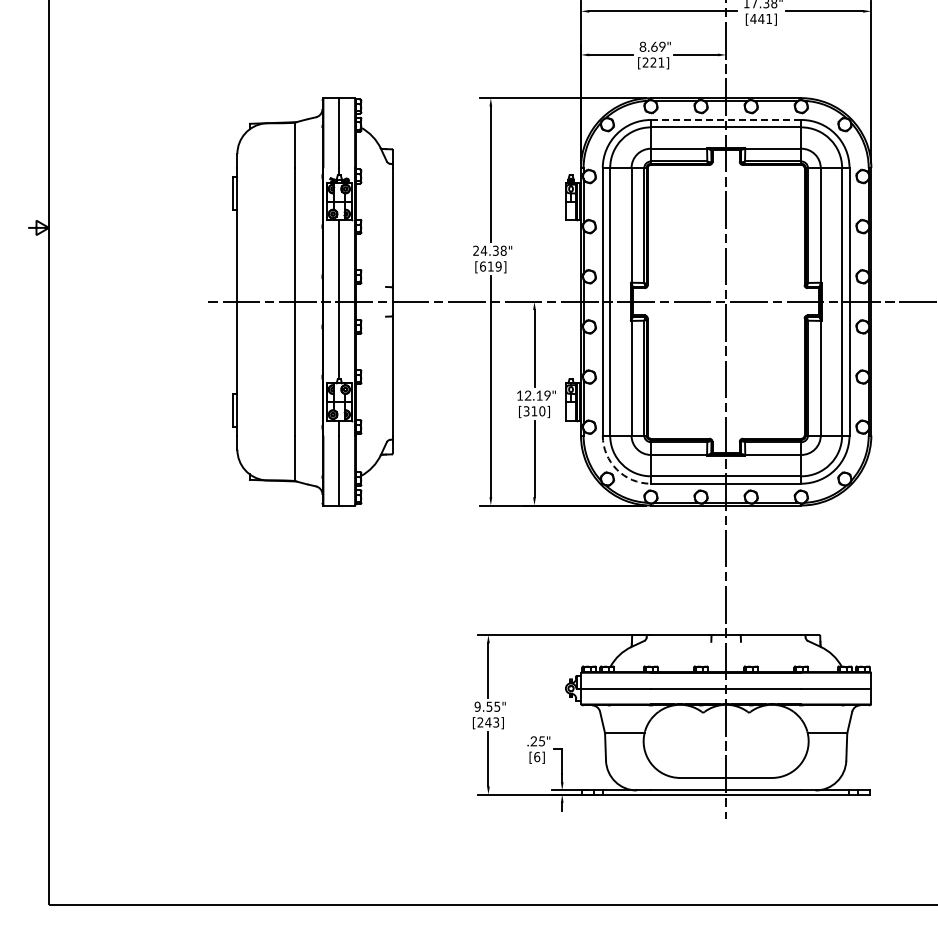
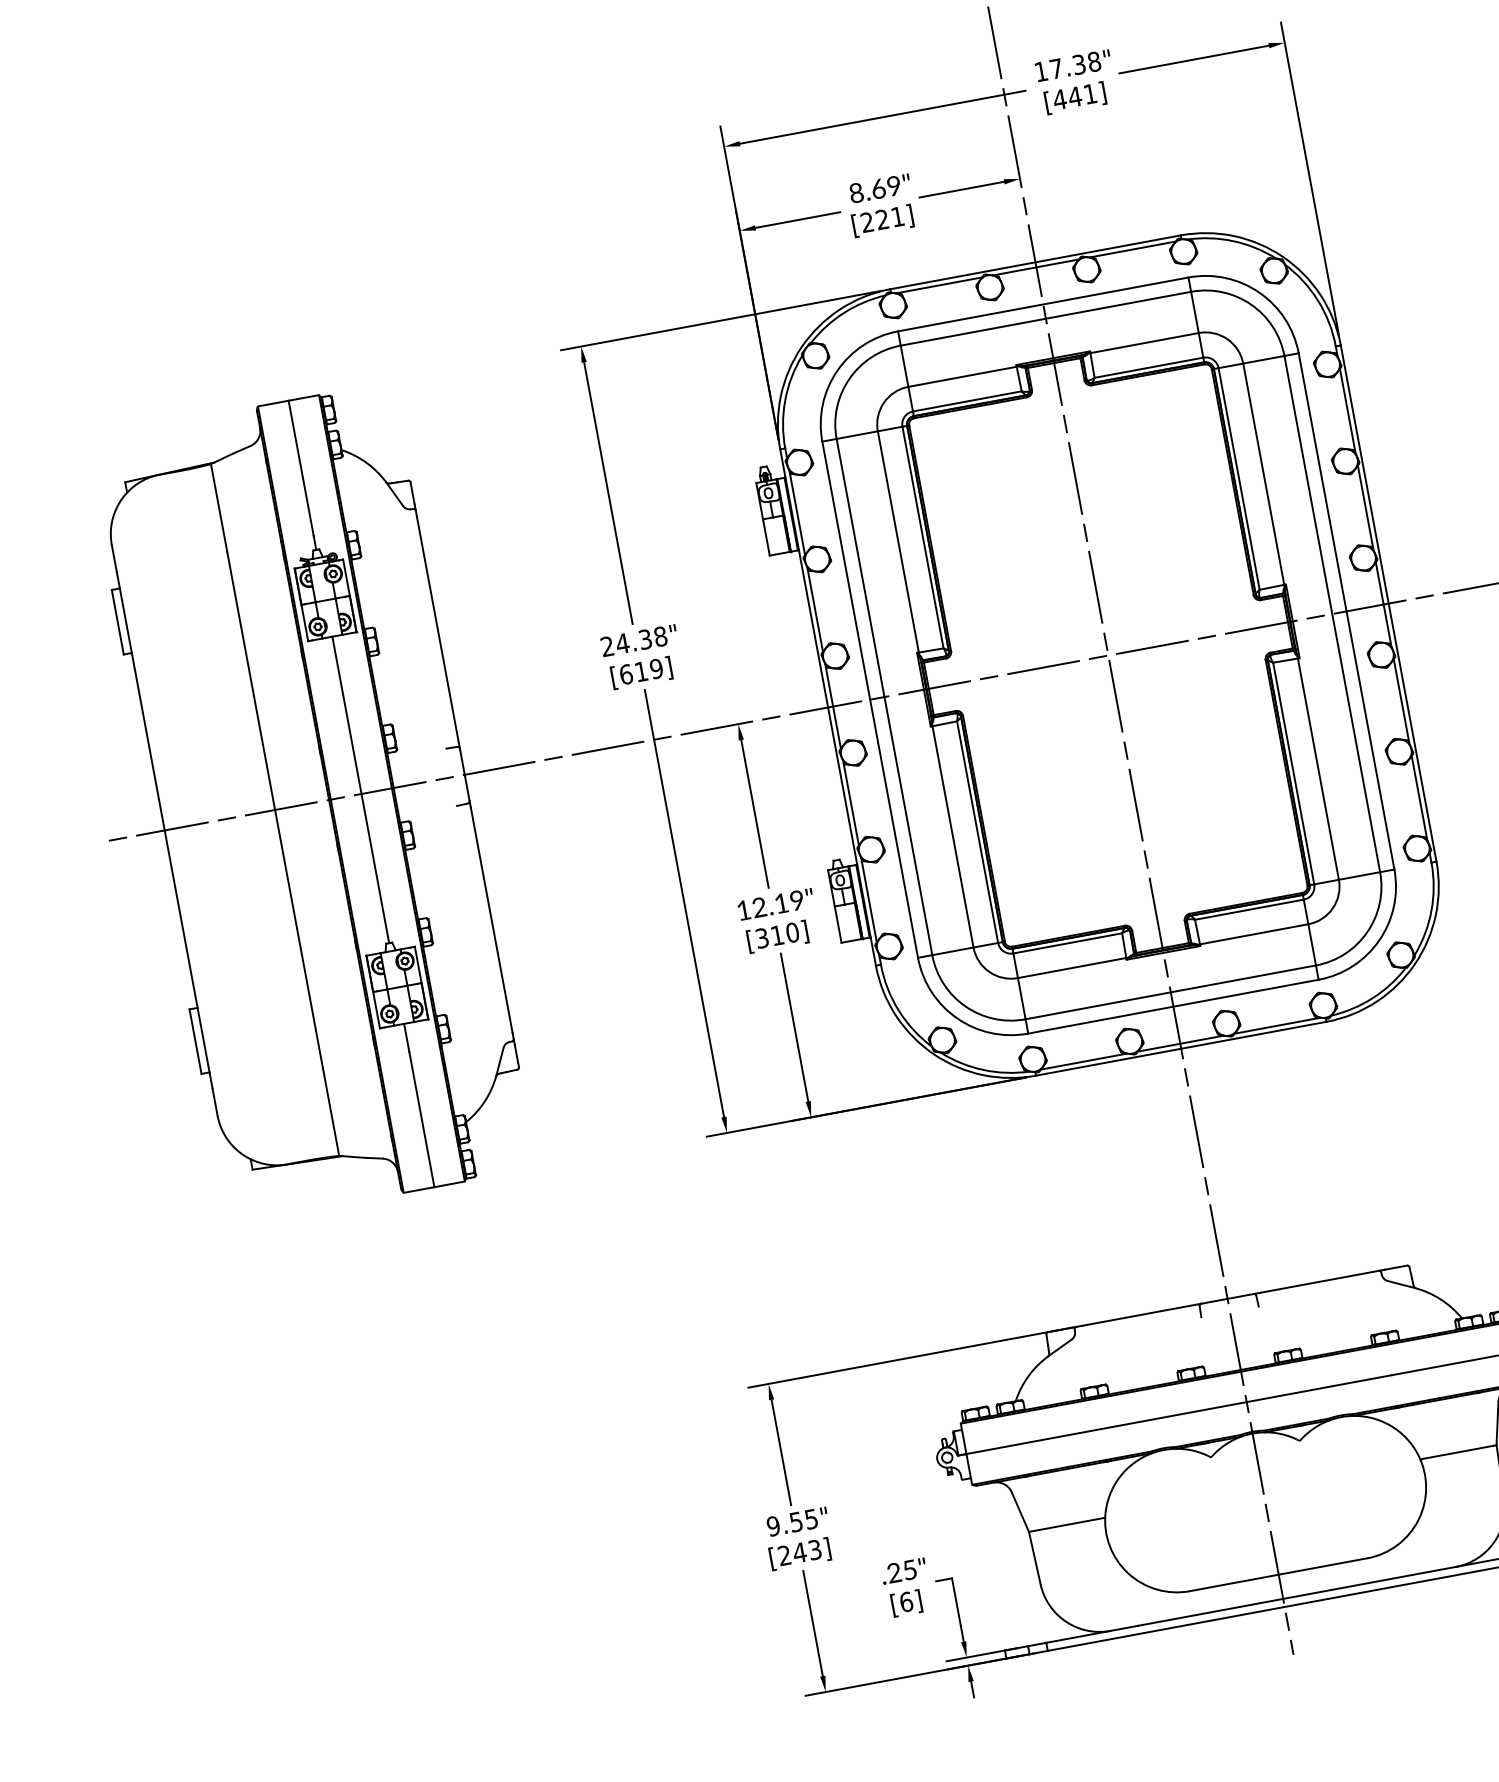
line: (725, 119) -> (1041, 303), dashed -> solid
arc: (616, 469) -> (956, 1018), dashed -> solid

